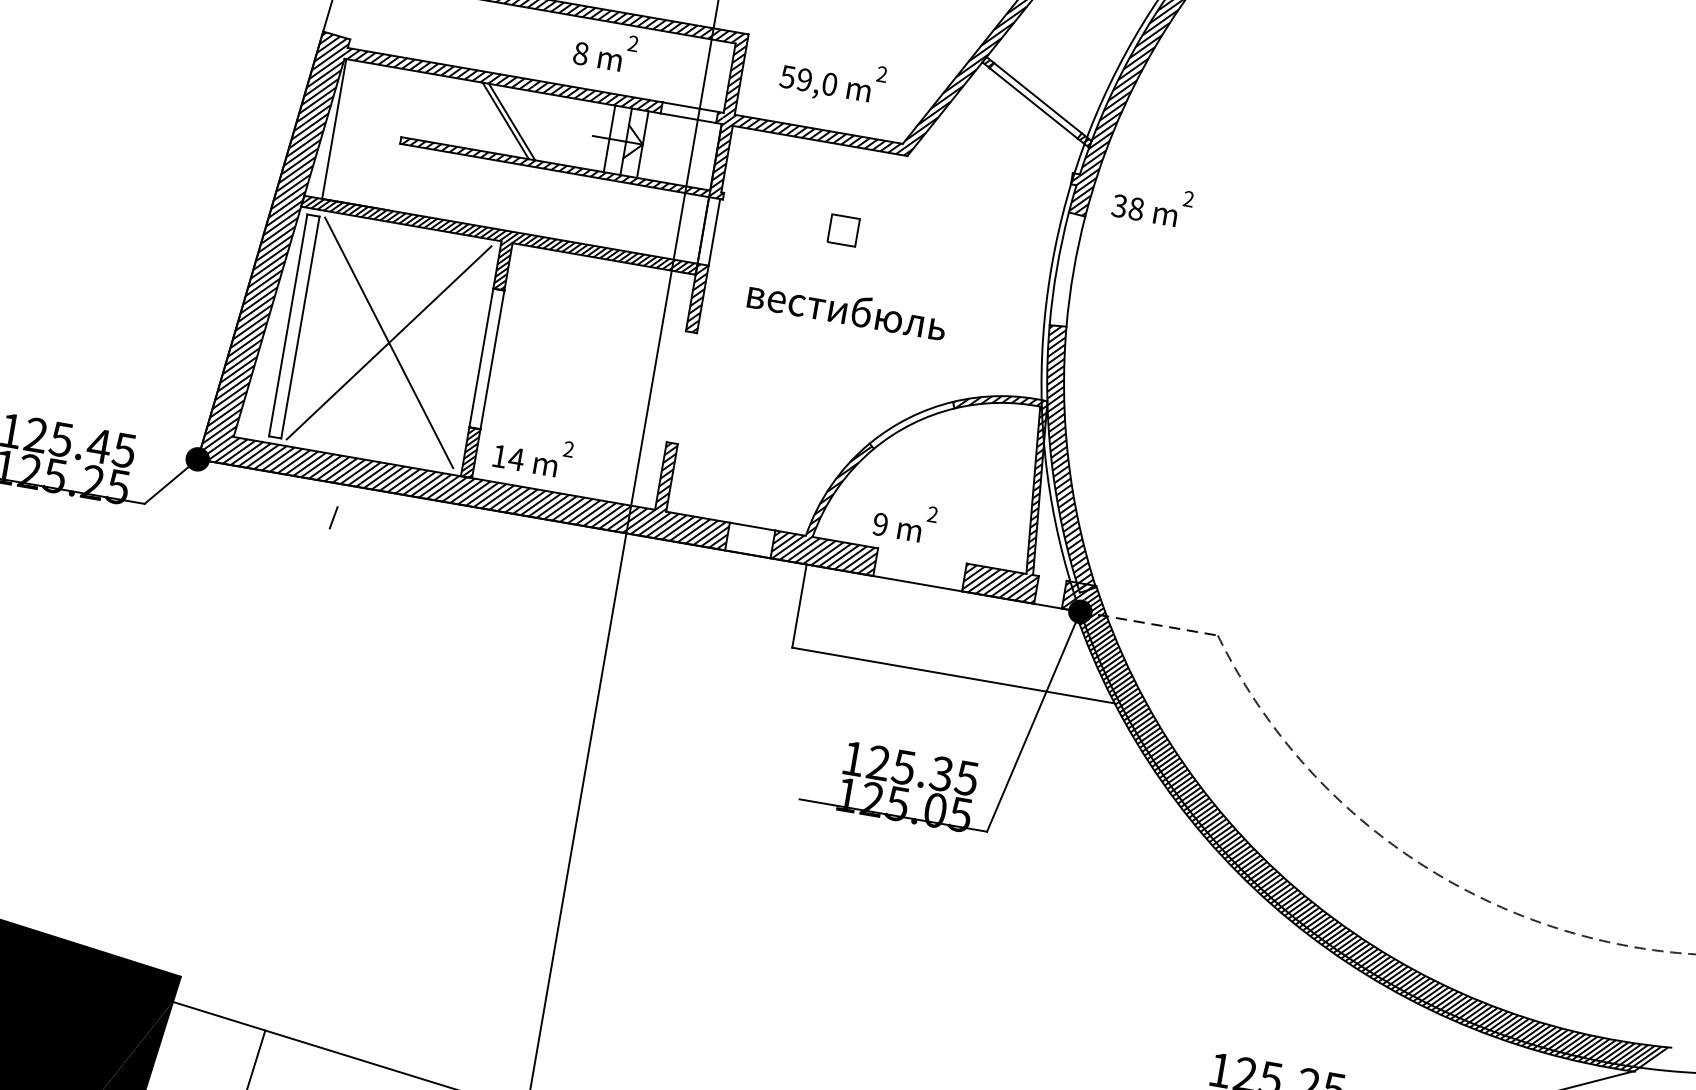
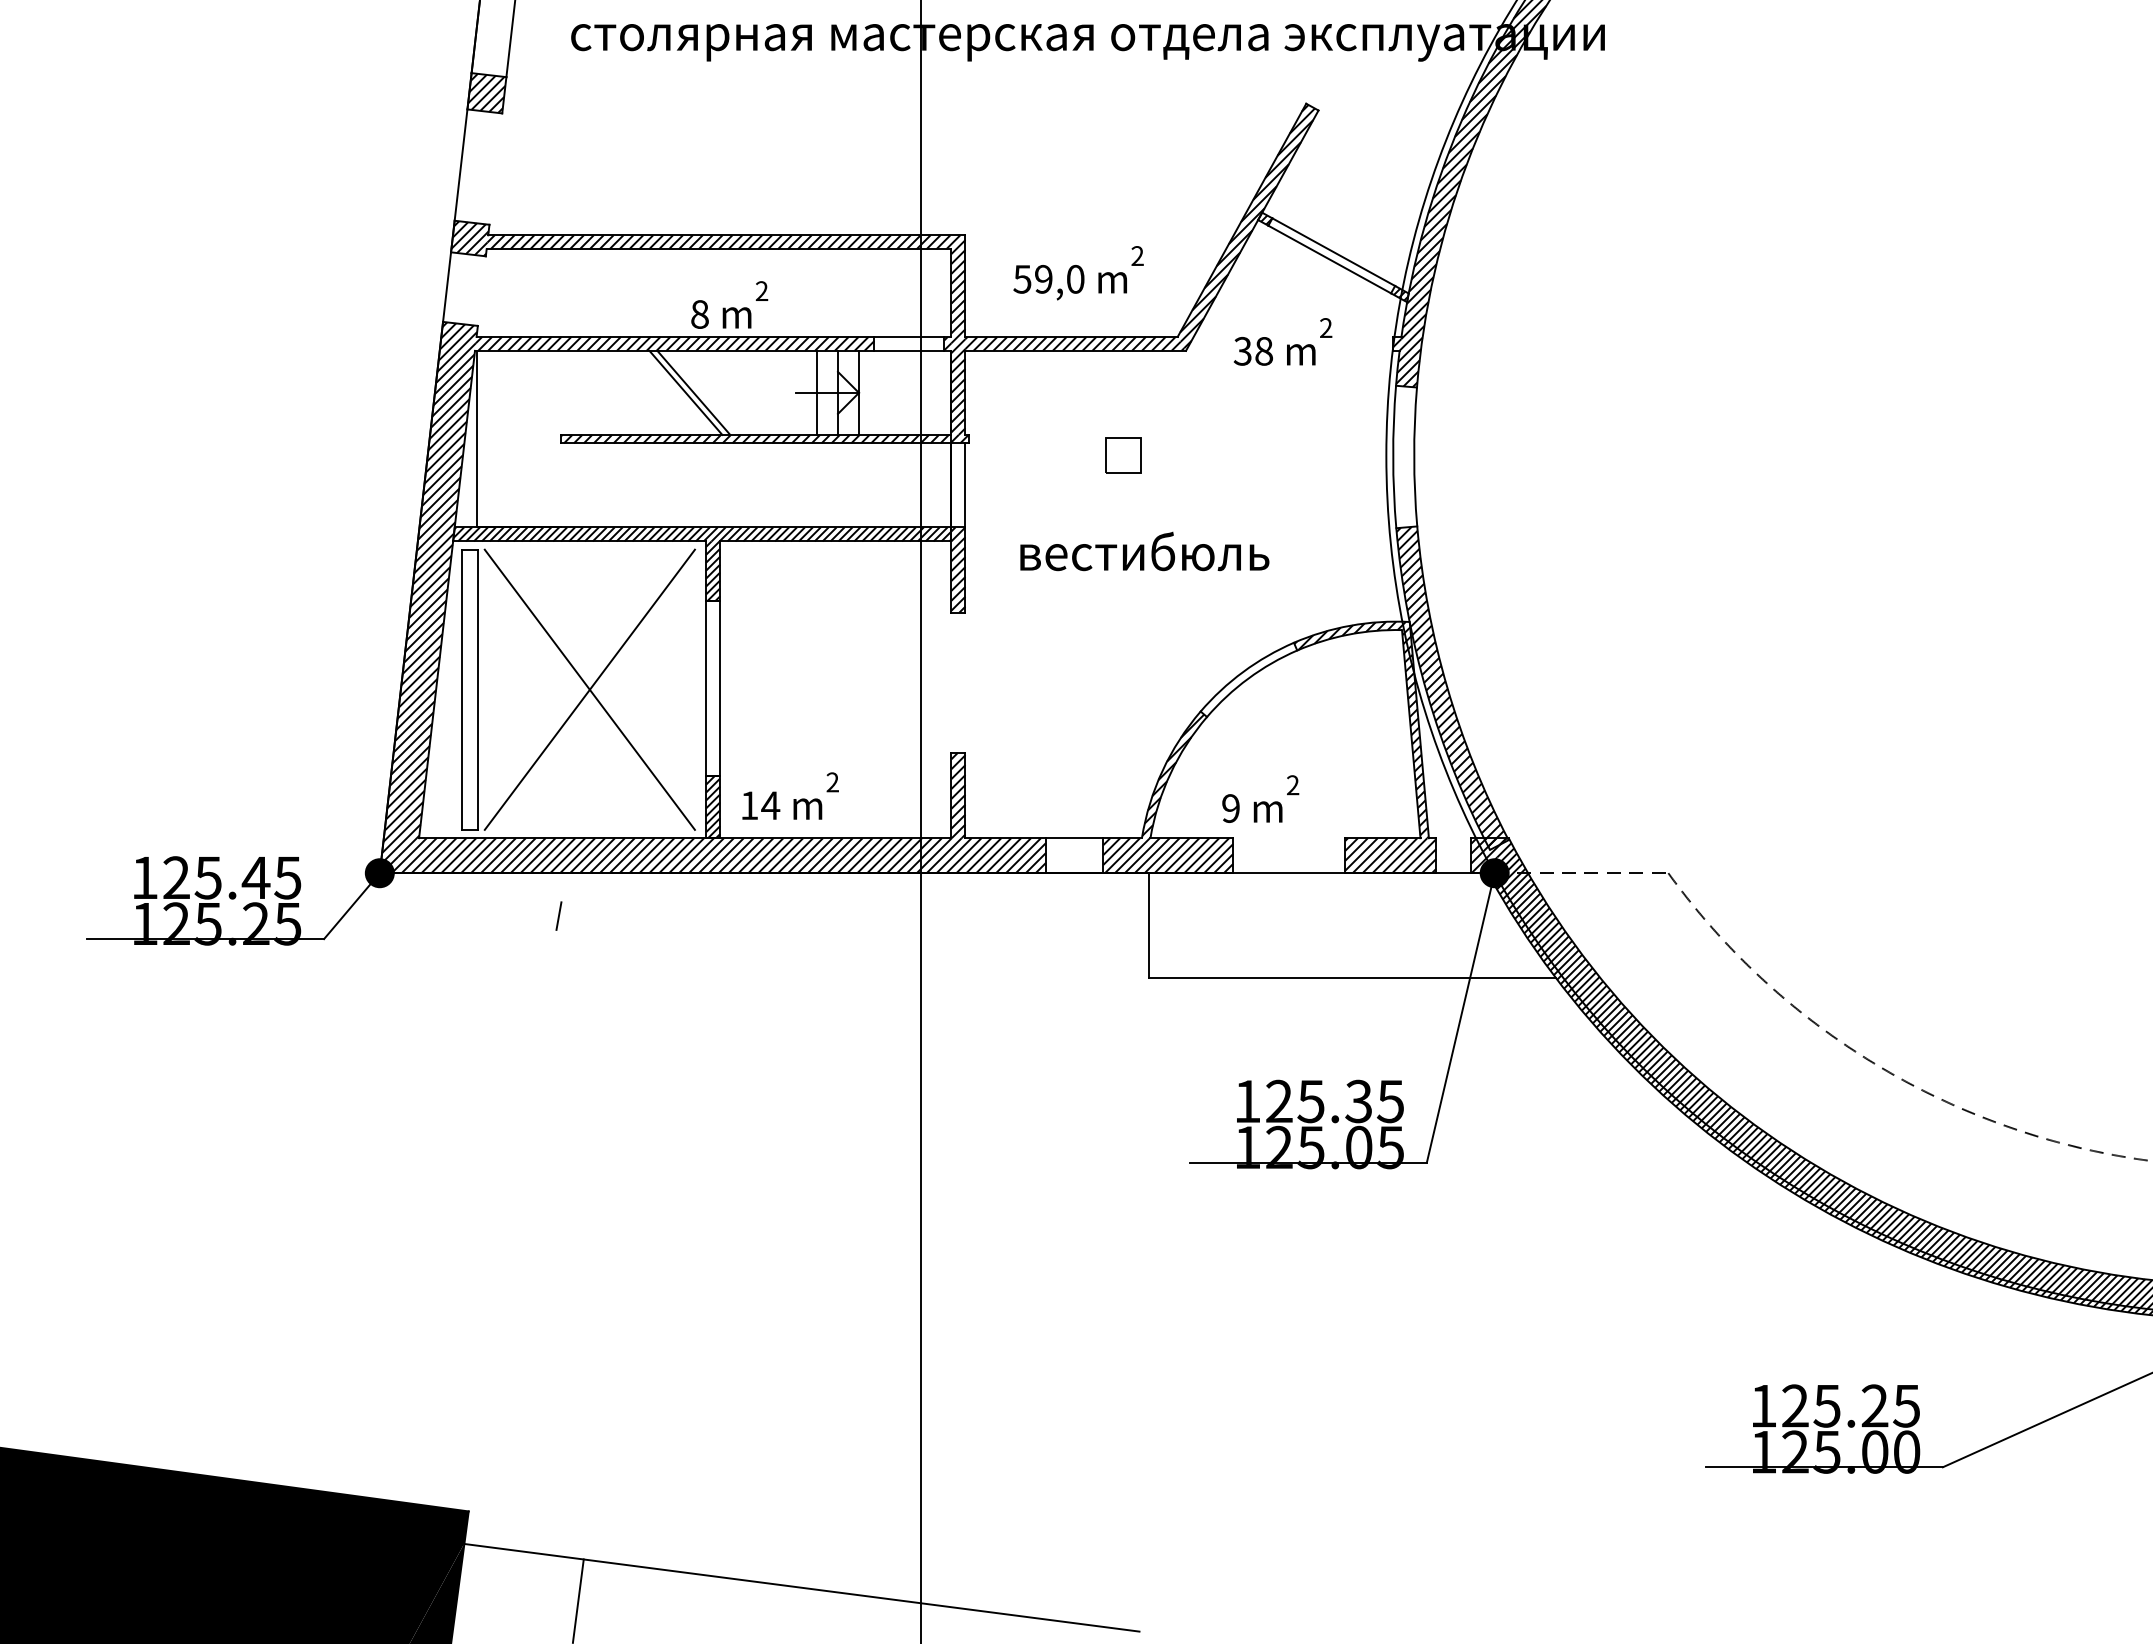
text: (605, 49) -> (729, 304), moved
text: (1153, 203) -> (1283, 341), moved

